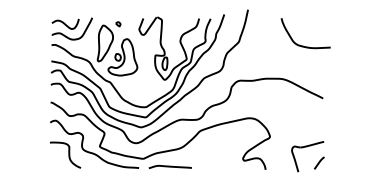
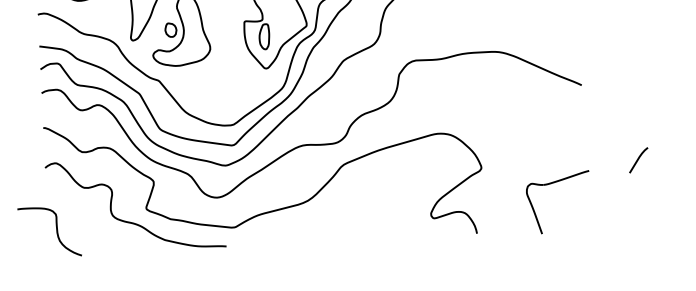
curve: (68, 154) -> (55, 230), moved
line: (319, 162) -> (638, 158), moved
curve: (169, 166) -> (286, 239), removed

